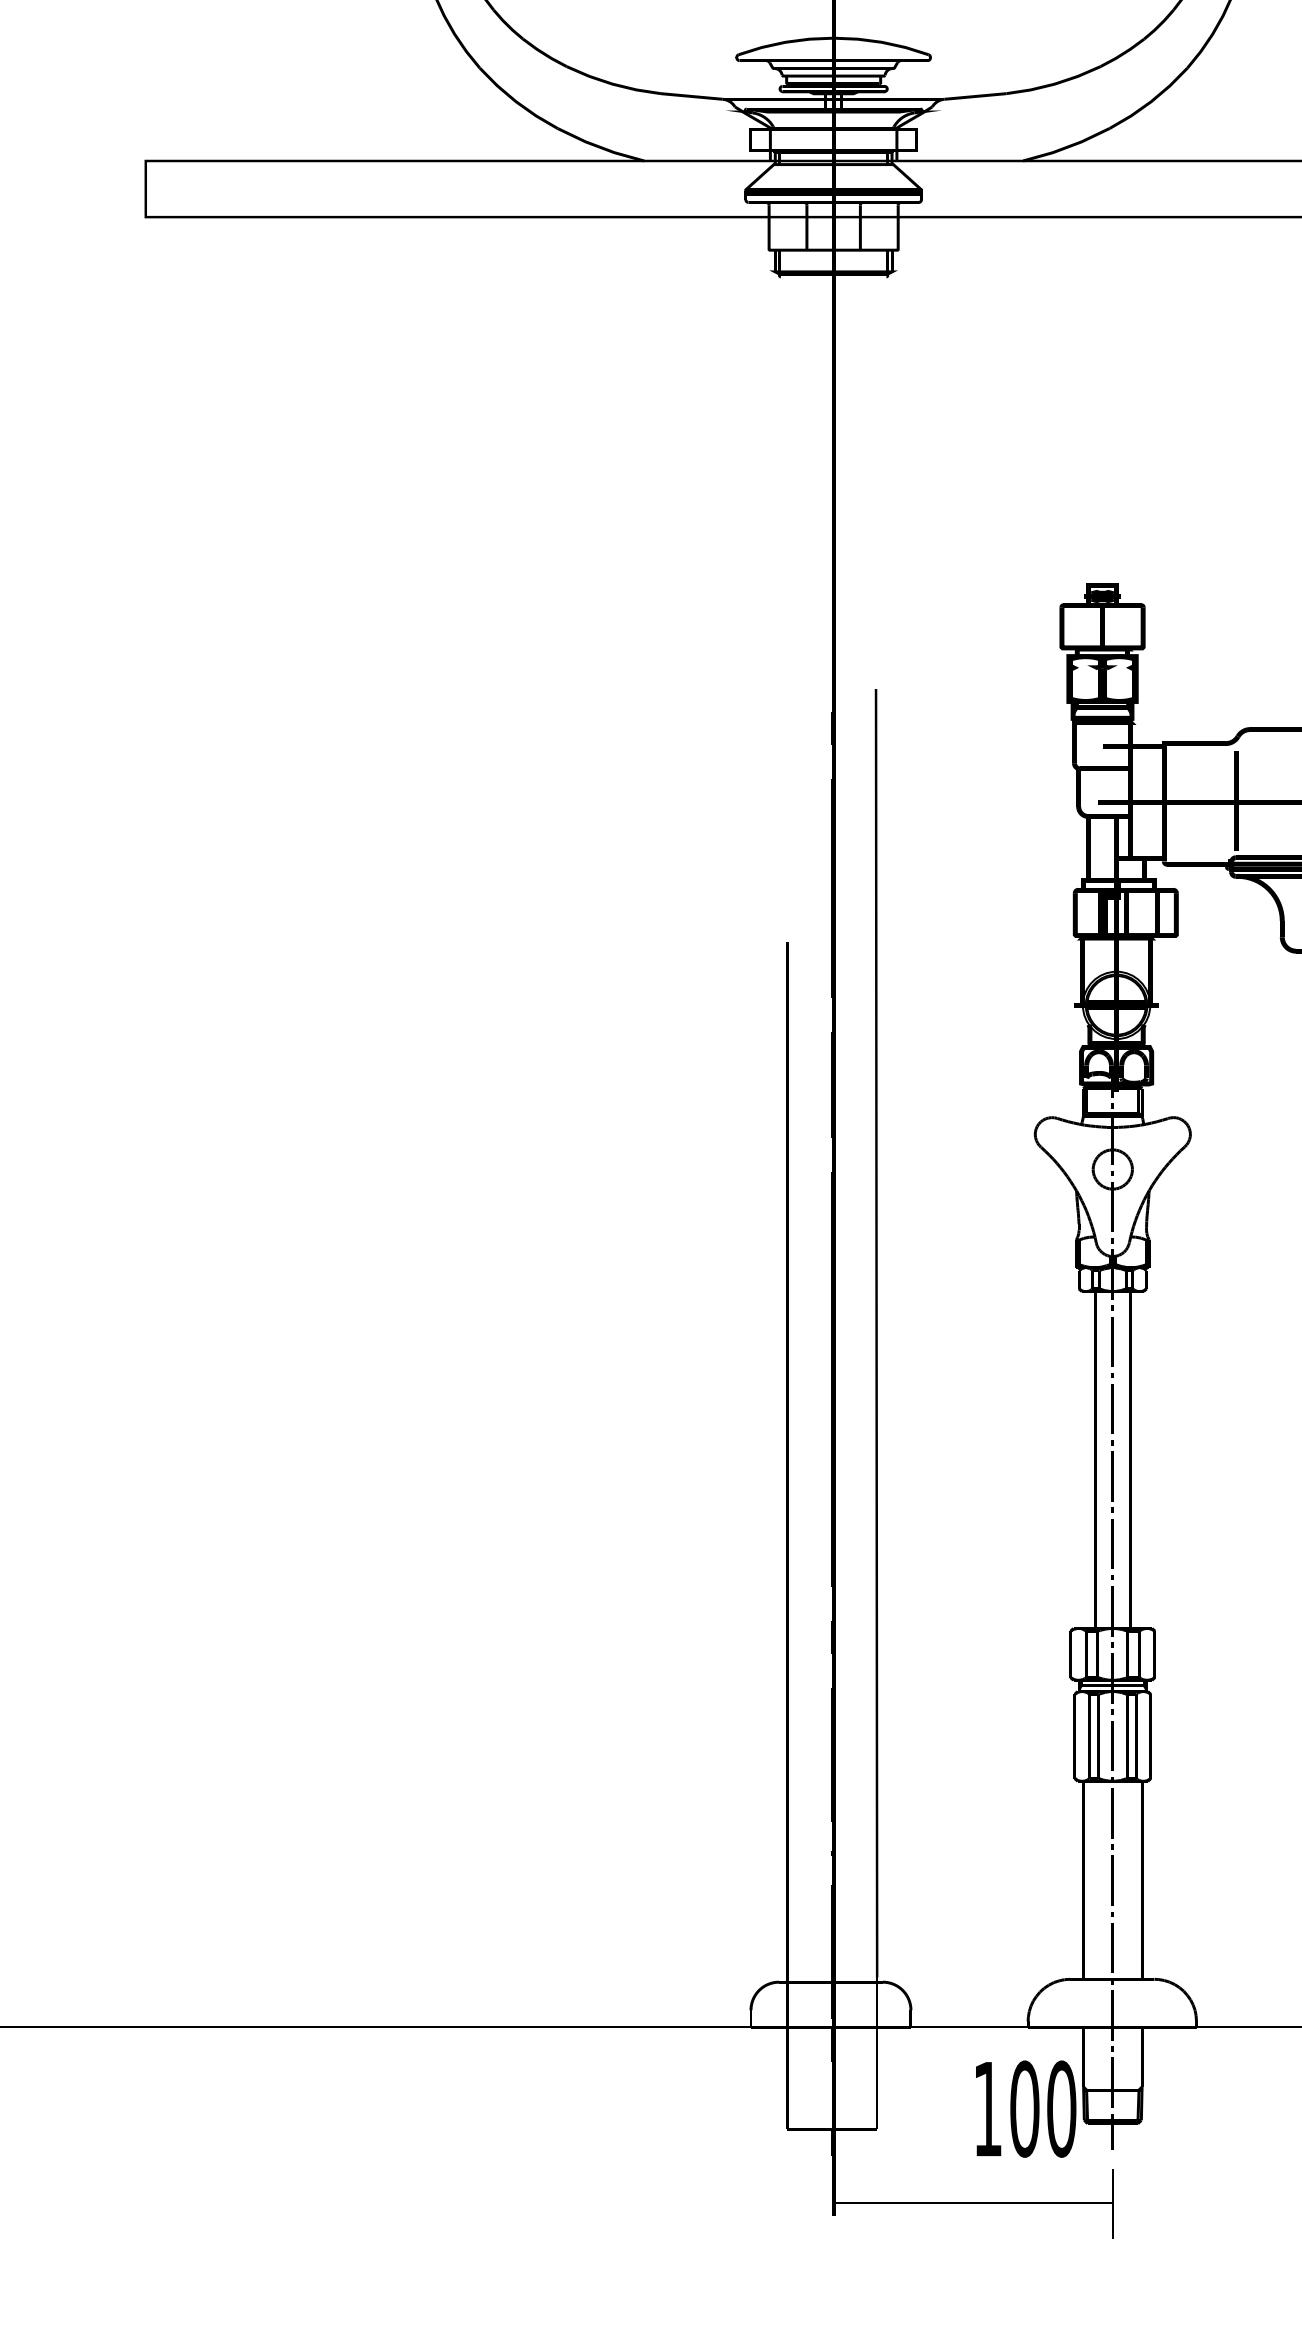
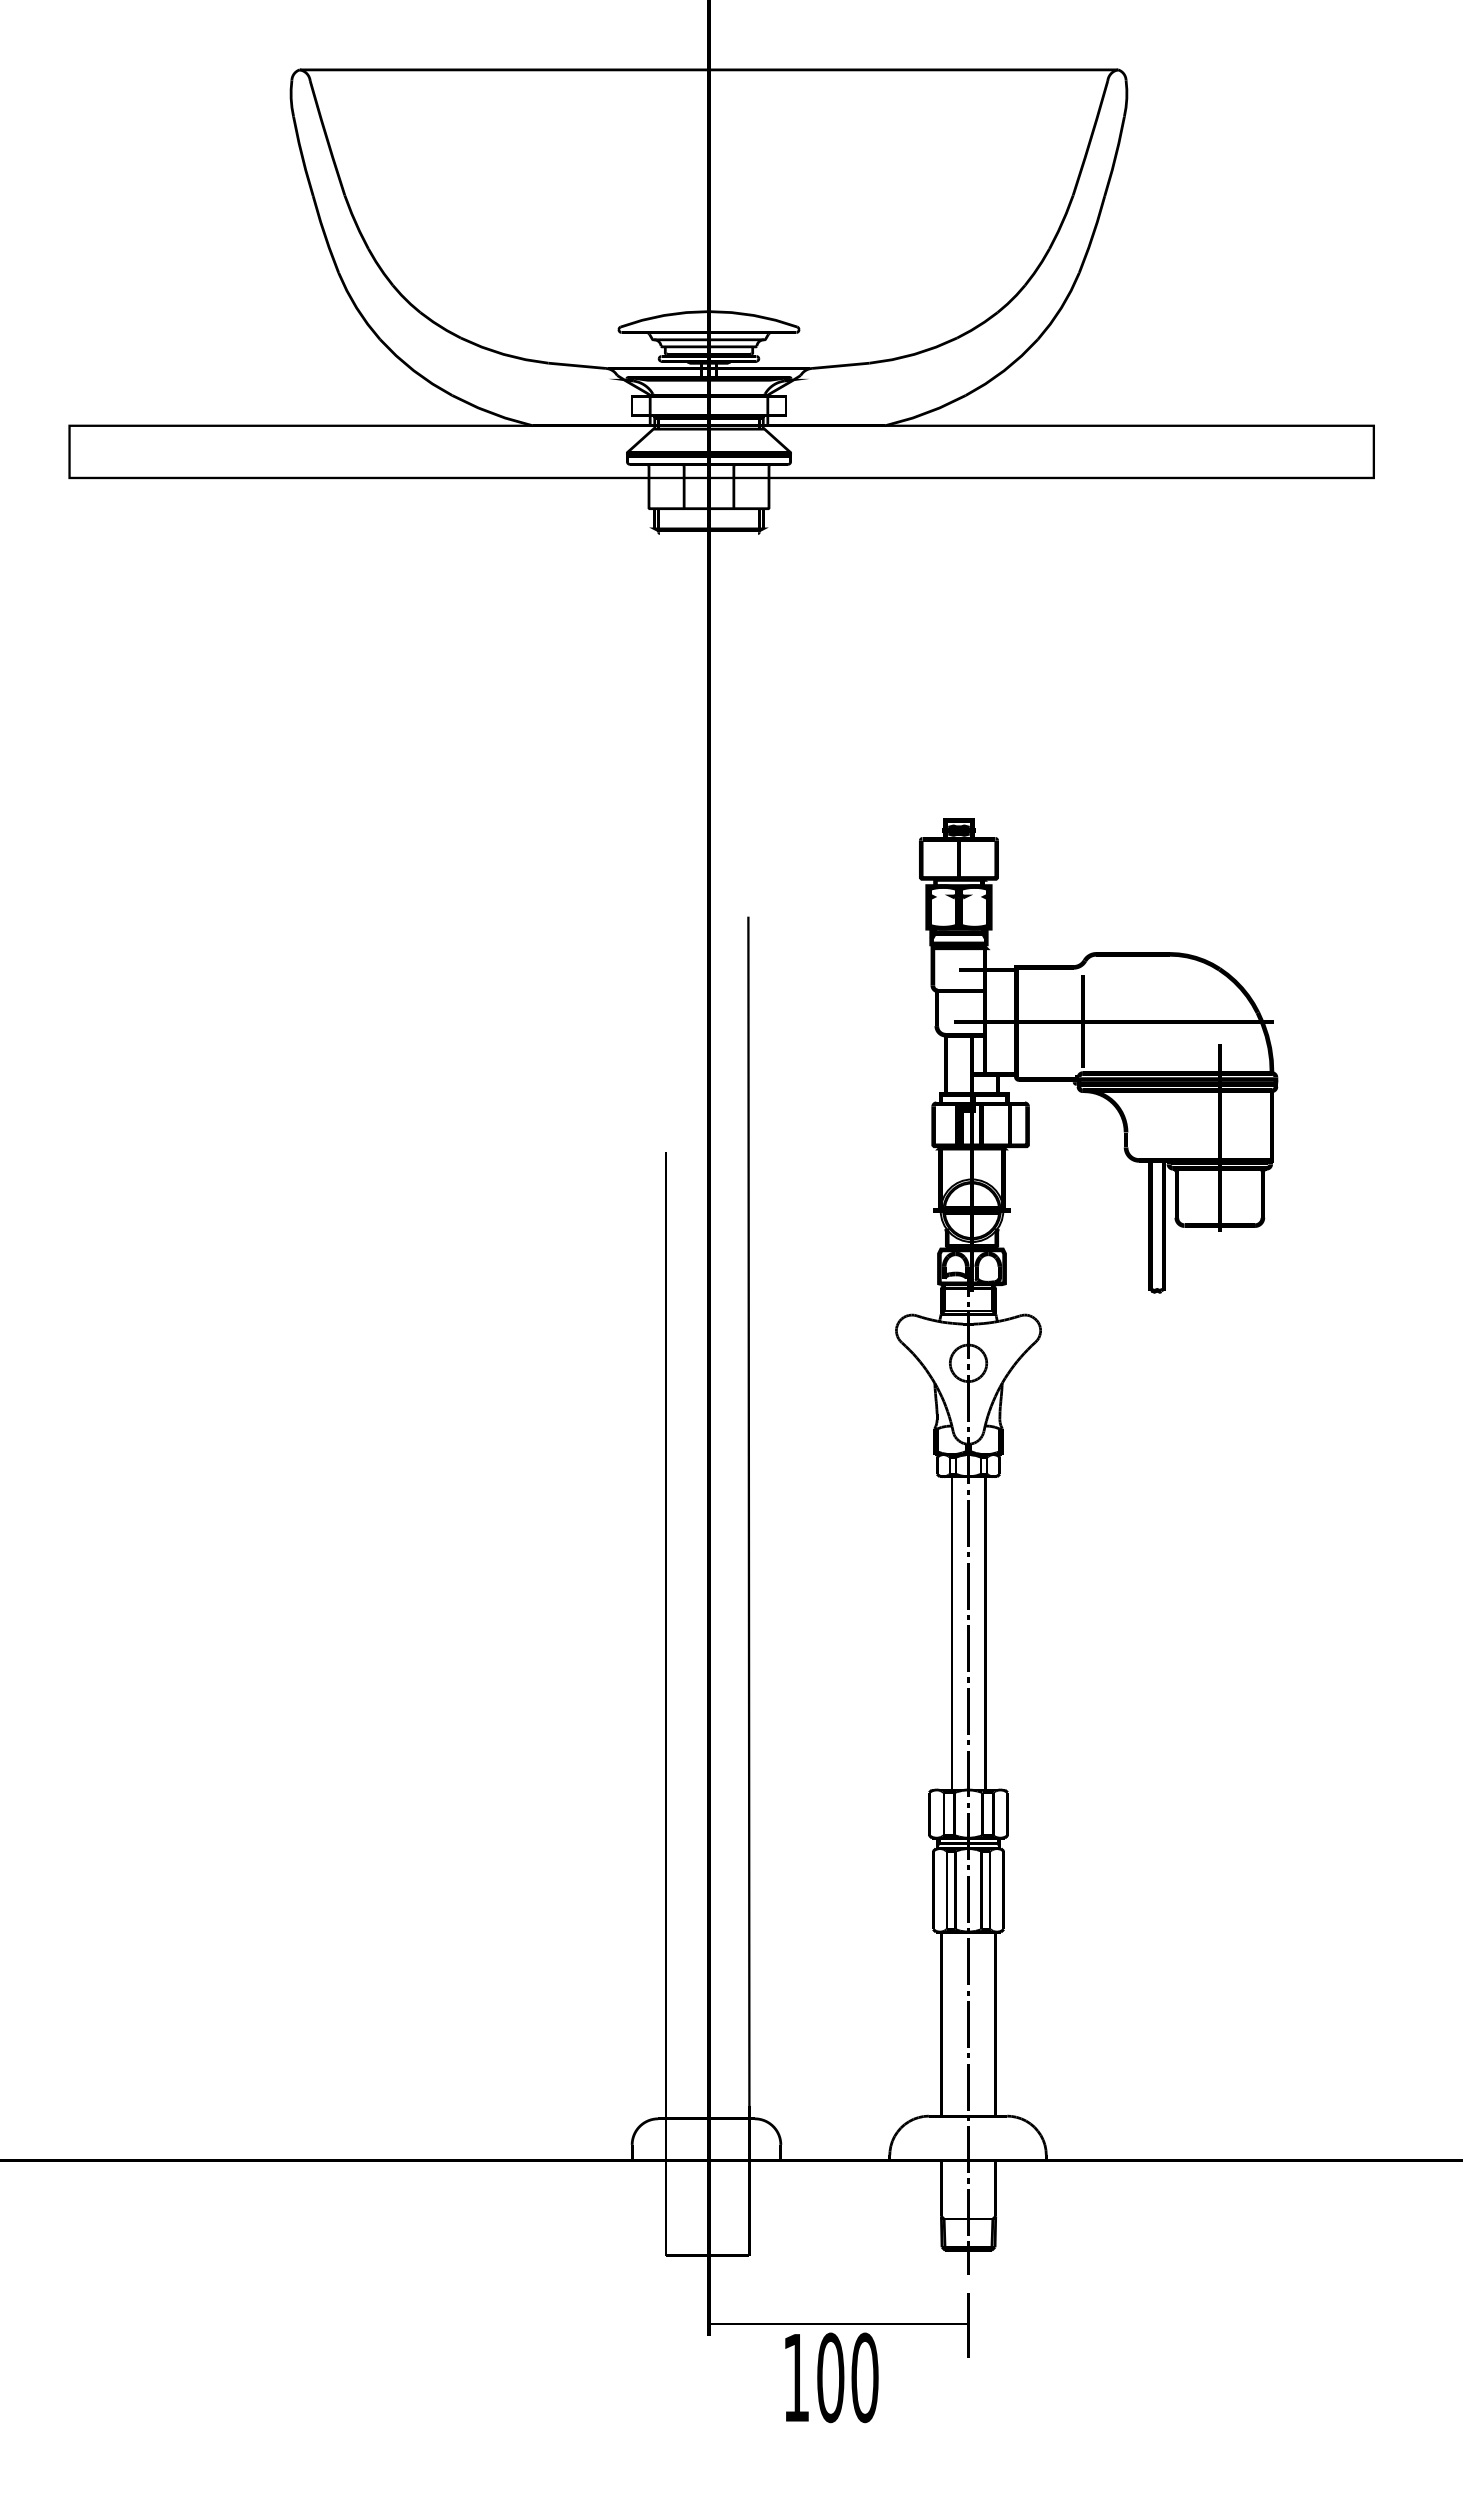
text: (1025, 2108) -> (831, 2377), moved

